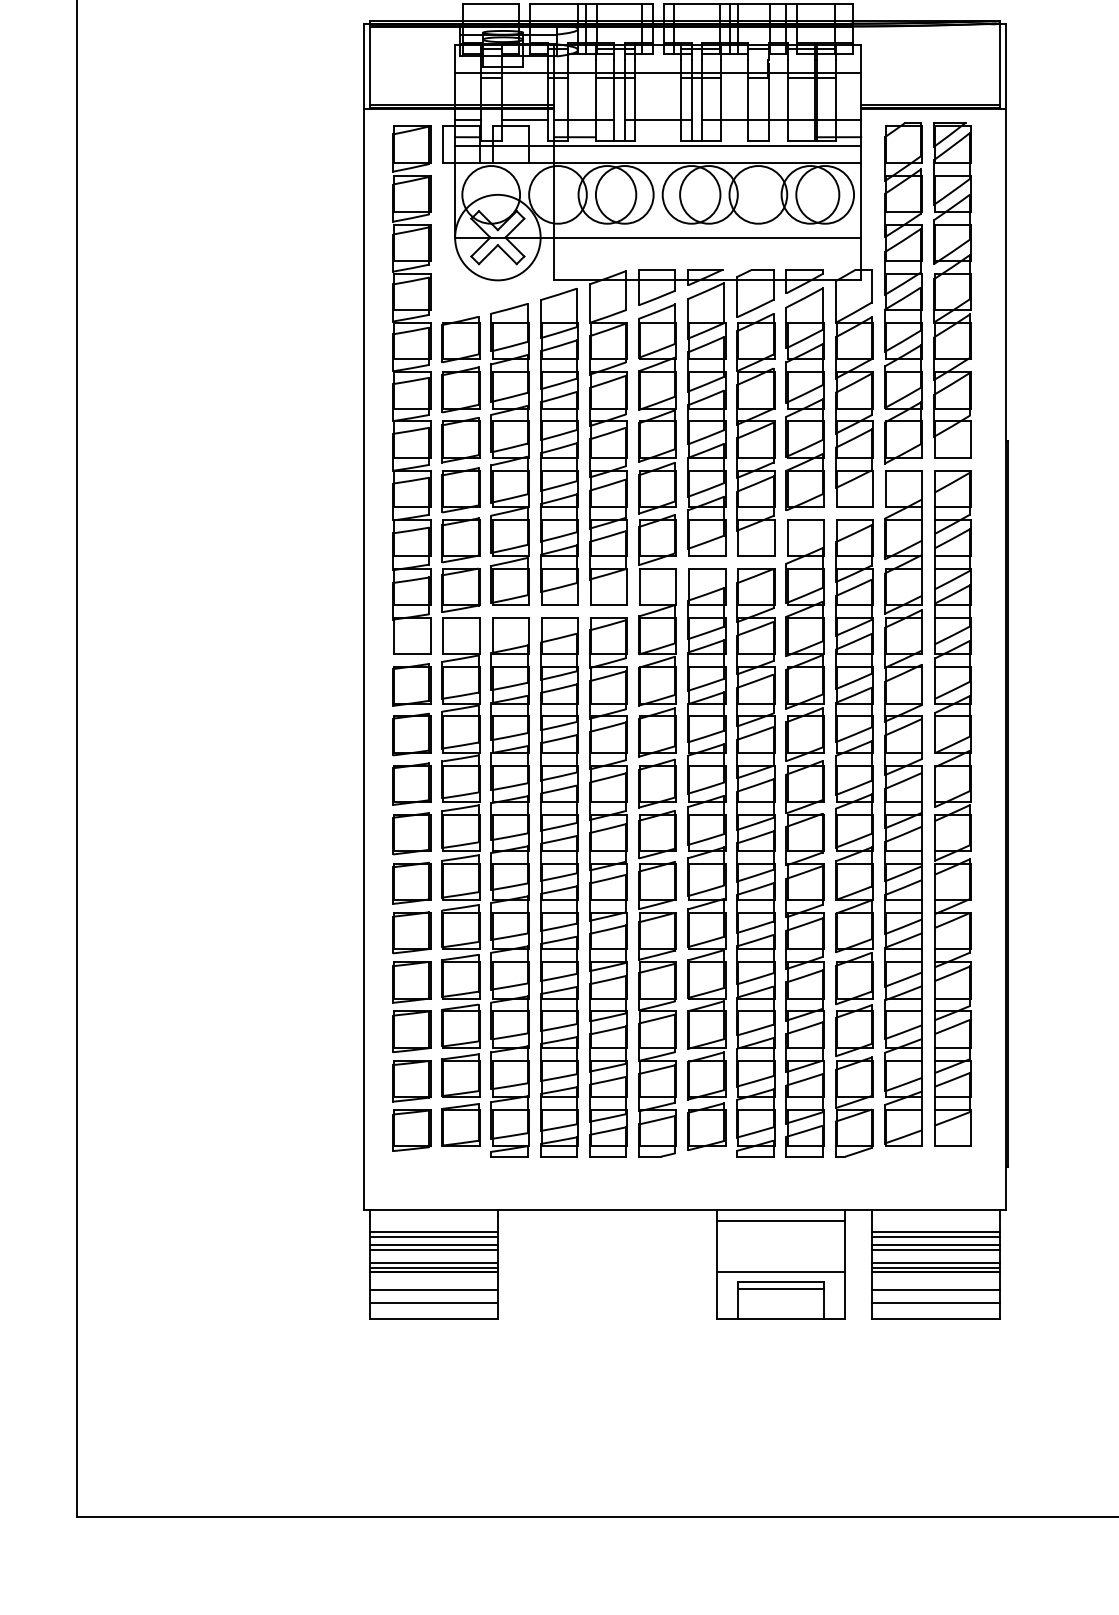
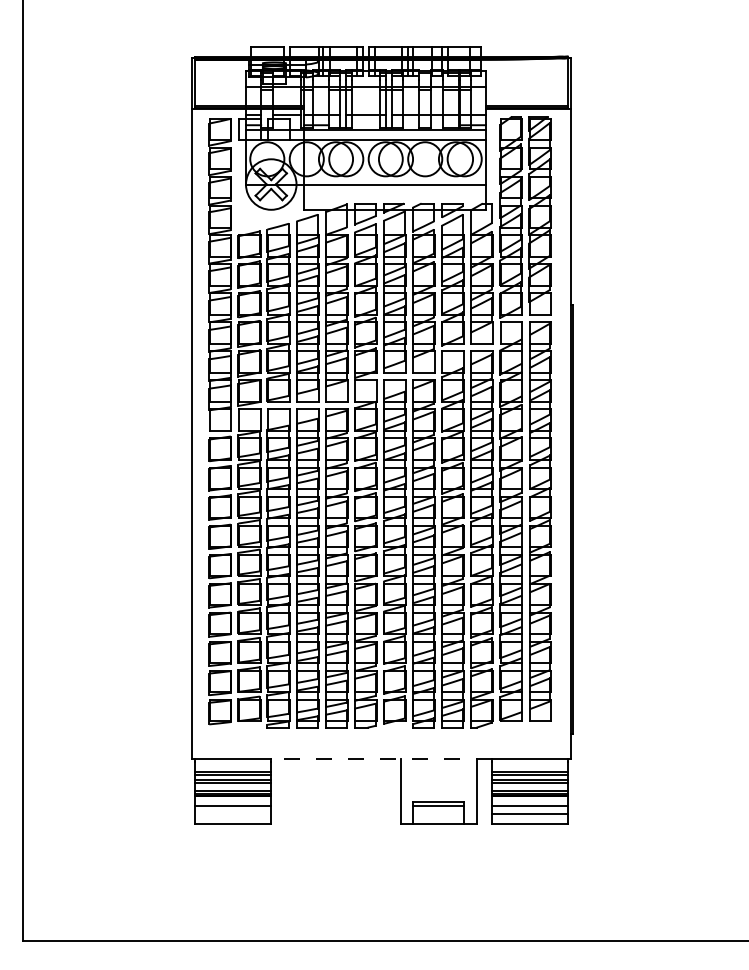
line: (684, 1210) -> (381, 759), solid -> dashed
line: (780, 1220) -> (438, 765), removed
line: (780, 1271) -> (438, 795), removed
line: (433, 1303) -> (233, 814), removed

